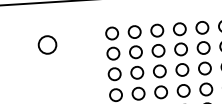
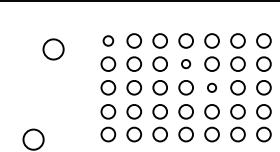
part: (112, 33) -> (108, 40), size x0.7
curve: (43, 38) -> (49, 41), moved
part: (180, 48) -> (185, 63), size x0.6
part: (204, 68) -> (211, 87), size x0.6

